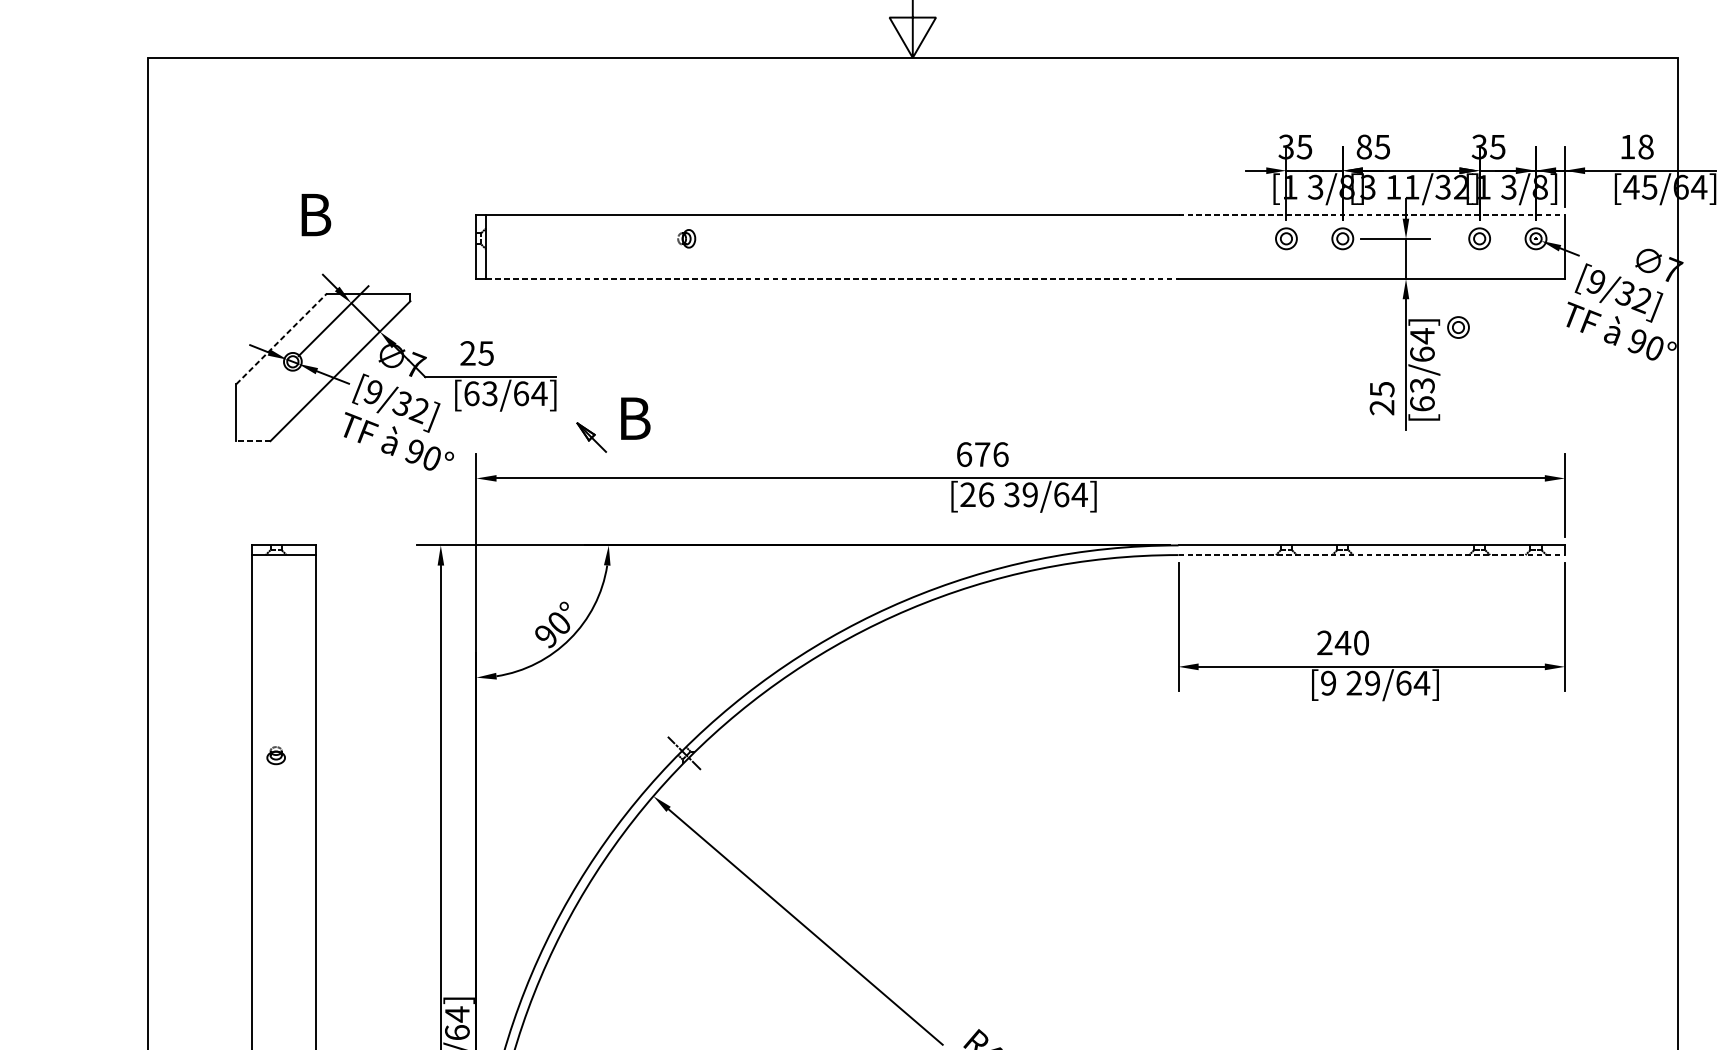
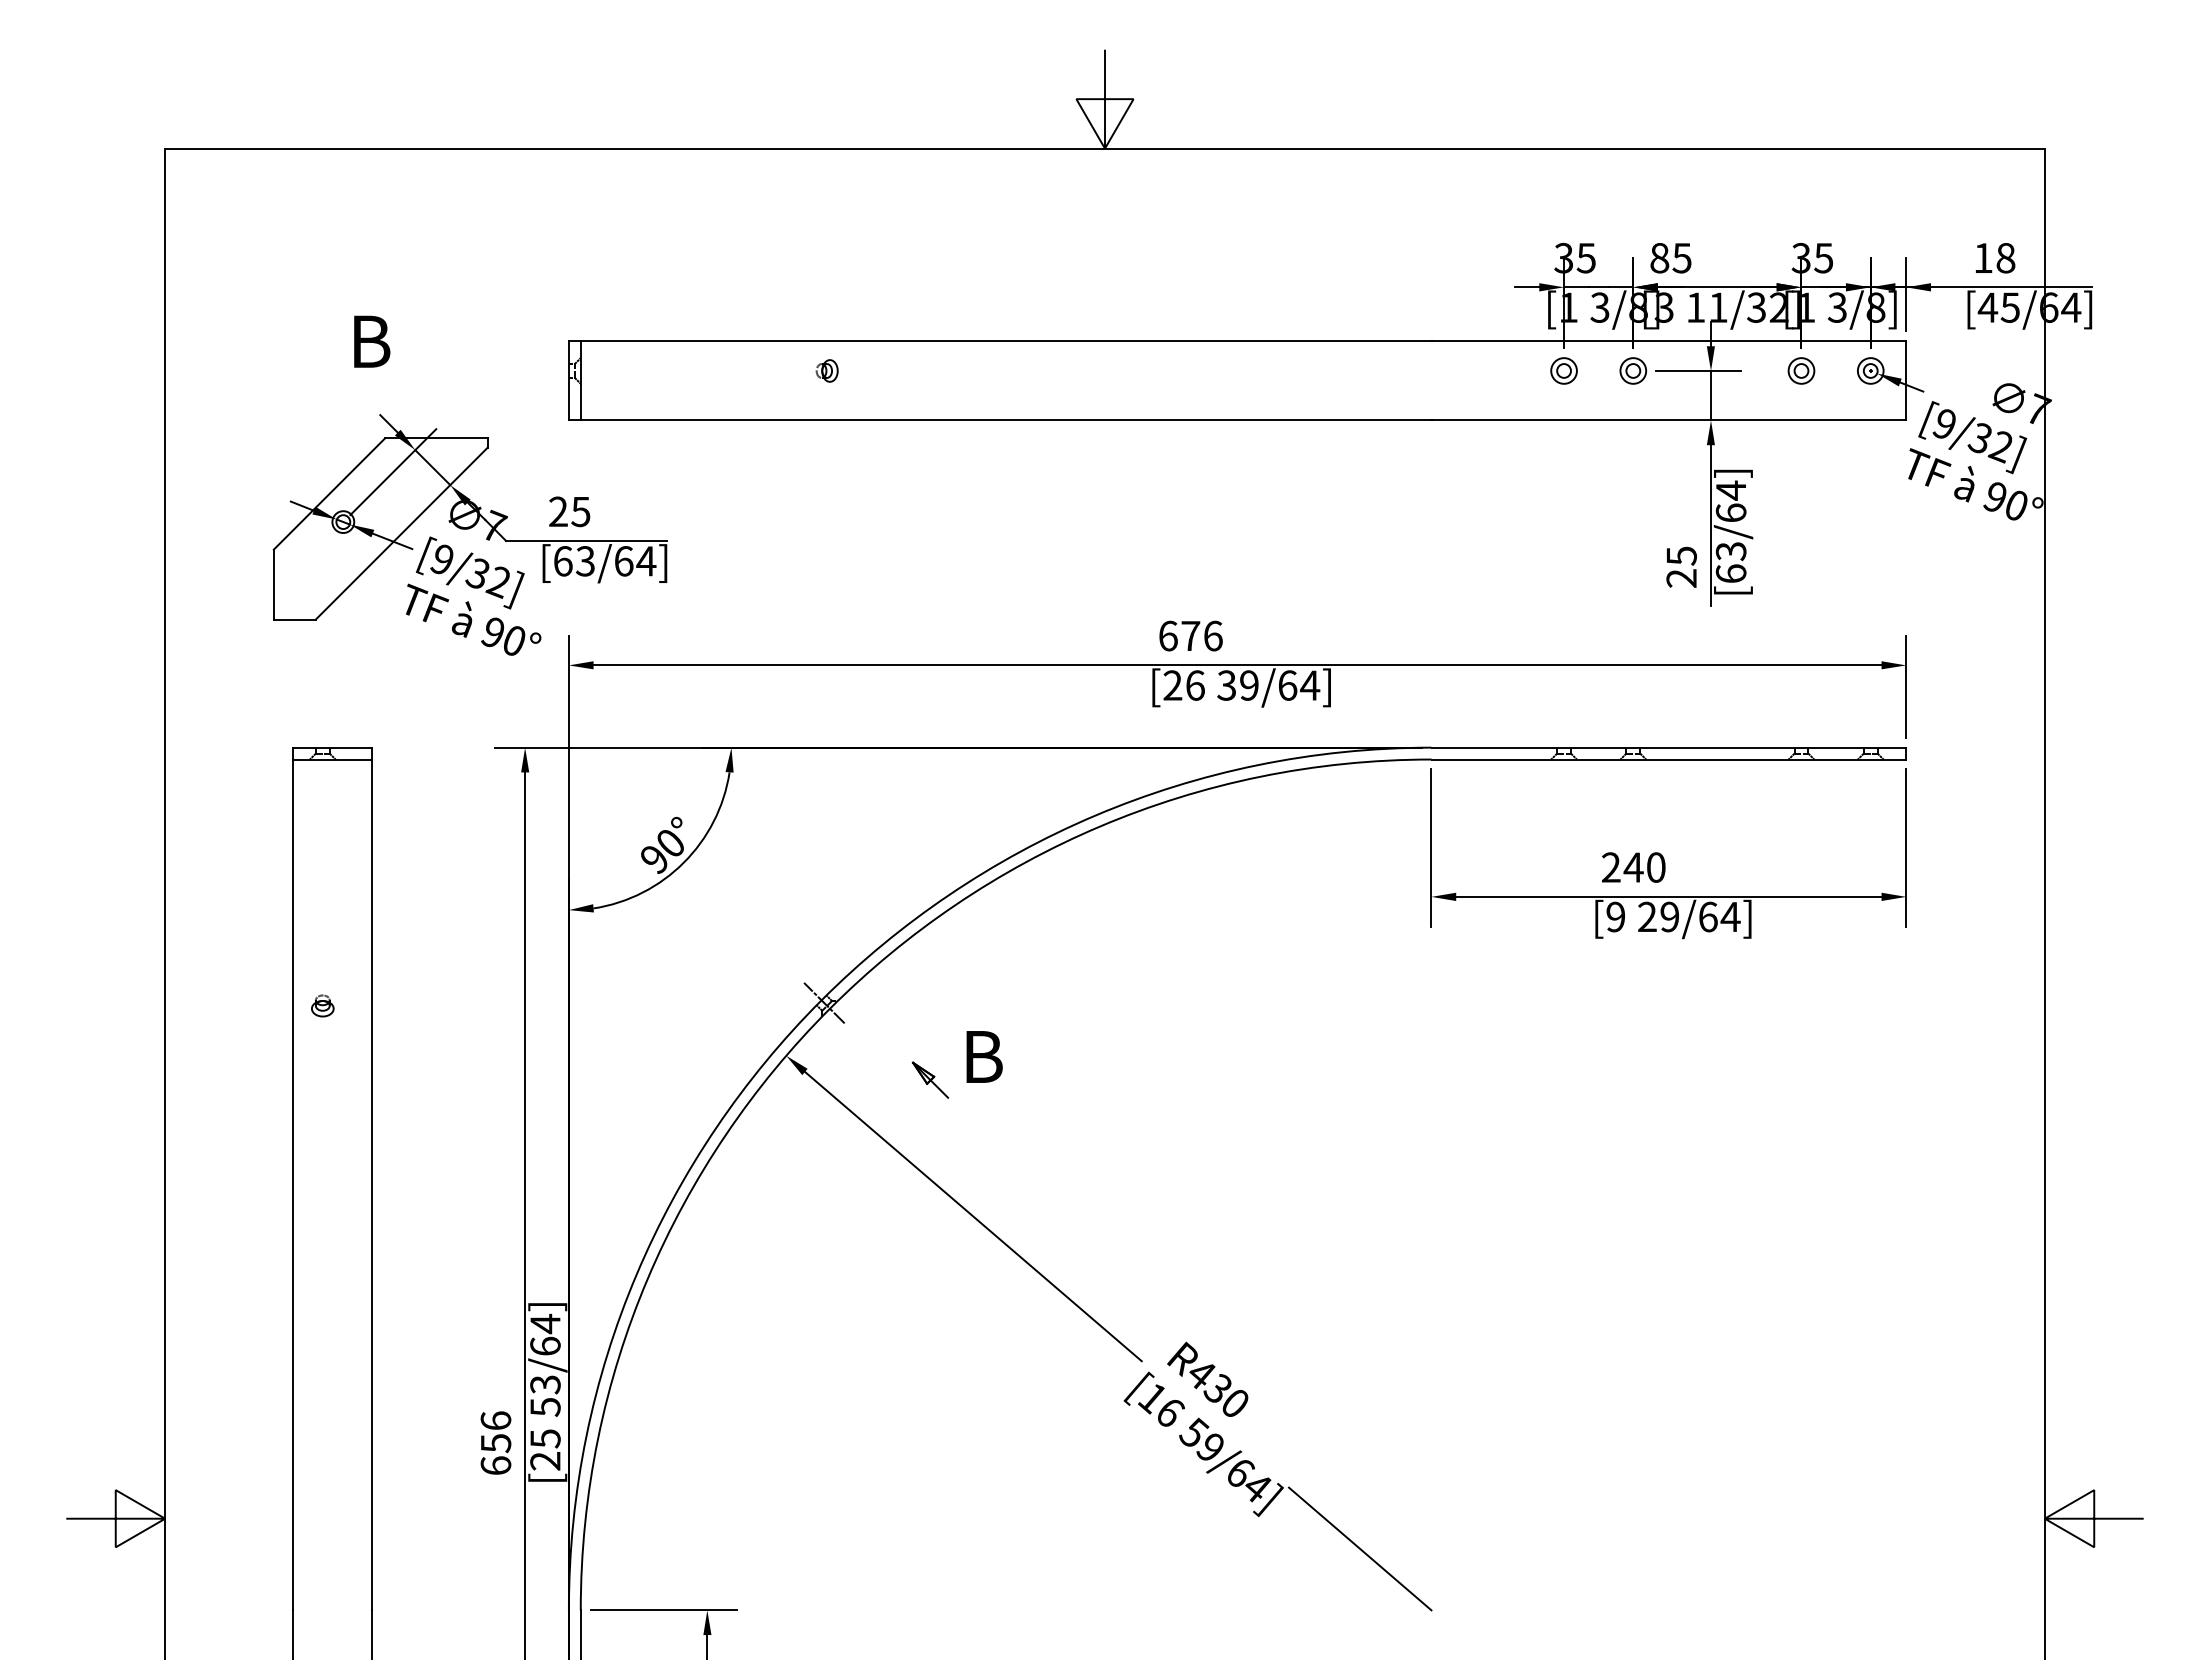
line: (1372, 214) -> (1669, 341), dashed -> solid
line: (832, 279) -> (1006, 420), dashed -> solid
part: (1458, 327) -> (1775, 479), removed
line: (281, 338) -> (329, 493), dashed -> solid
part: (621, 424) -> (966, 1064), moved
line: (253, 441) -> (294, 619), dashed -> solid
line: (1372, 555) -> (1669, 759), dashed -> solid

